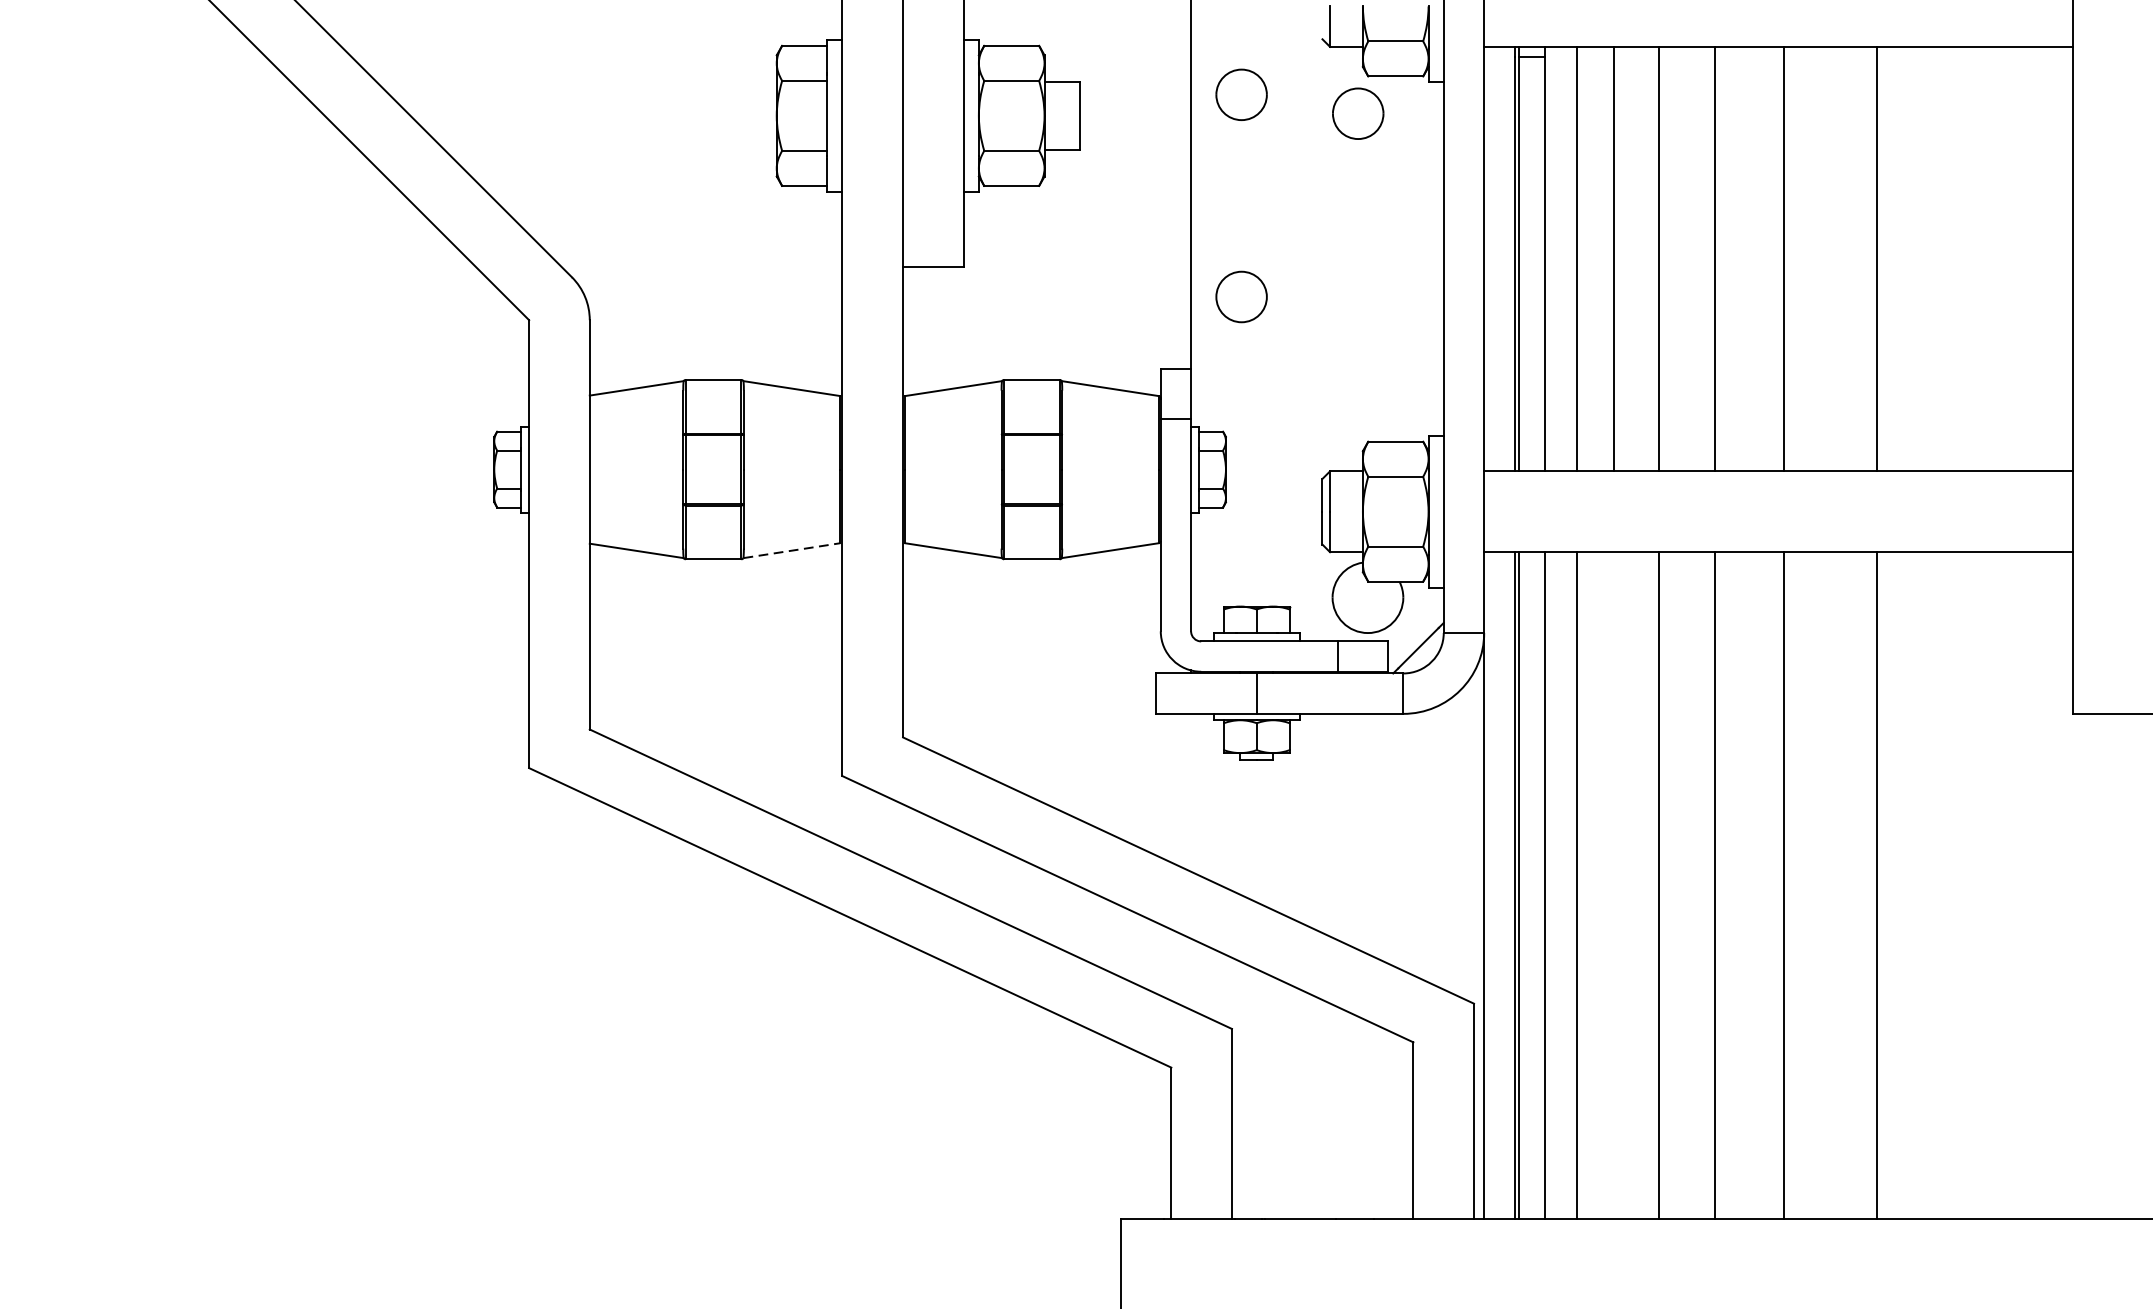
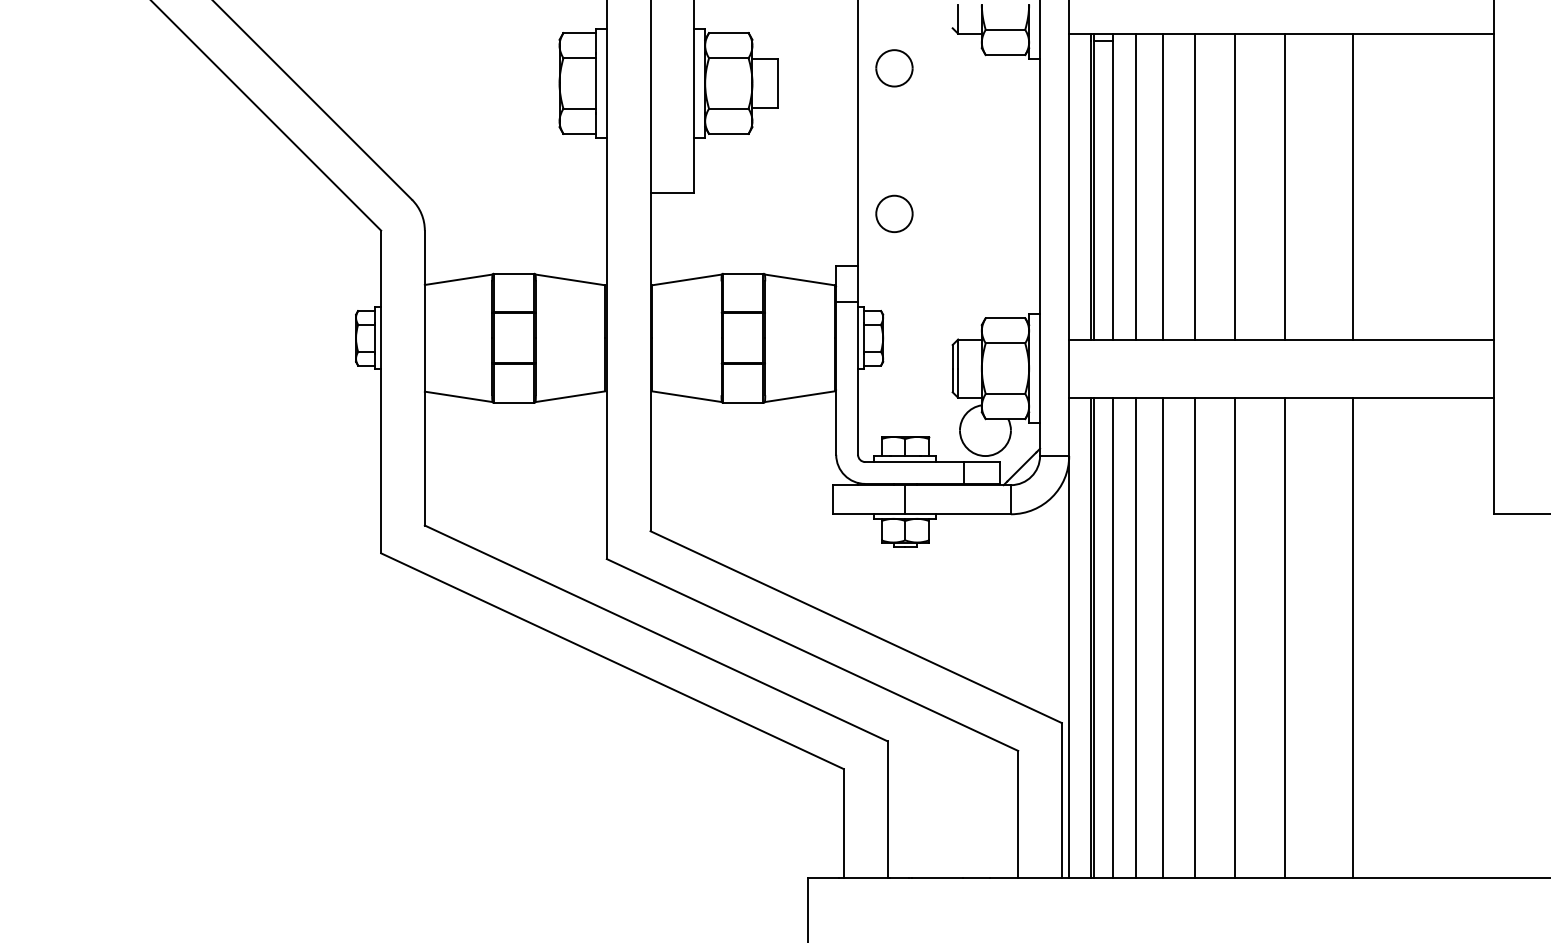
part: (1358, 113) -> (978, 81), removed
line: (791, 550) -> (570, 396), dashed -> solid
line: (1613, 884) -> (1162, 637), added

